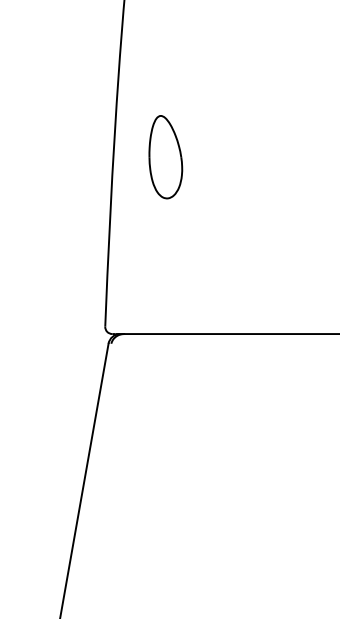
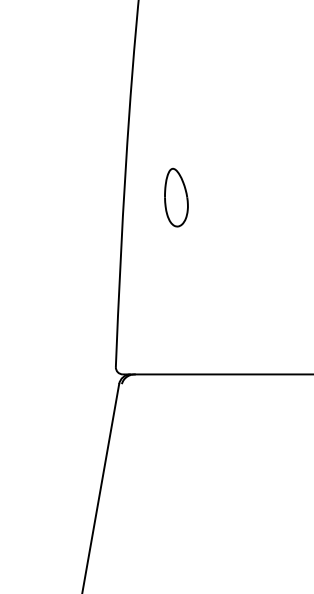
part: (165, 157) -> (176, 197), size x0.7

